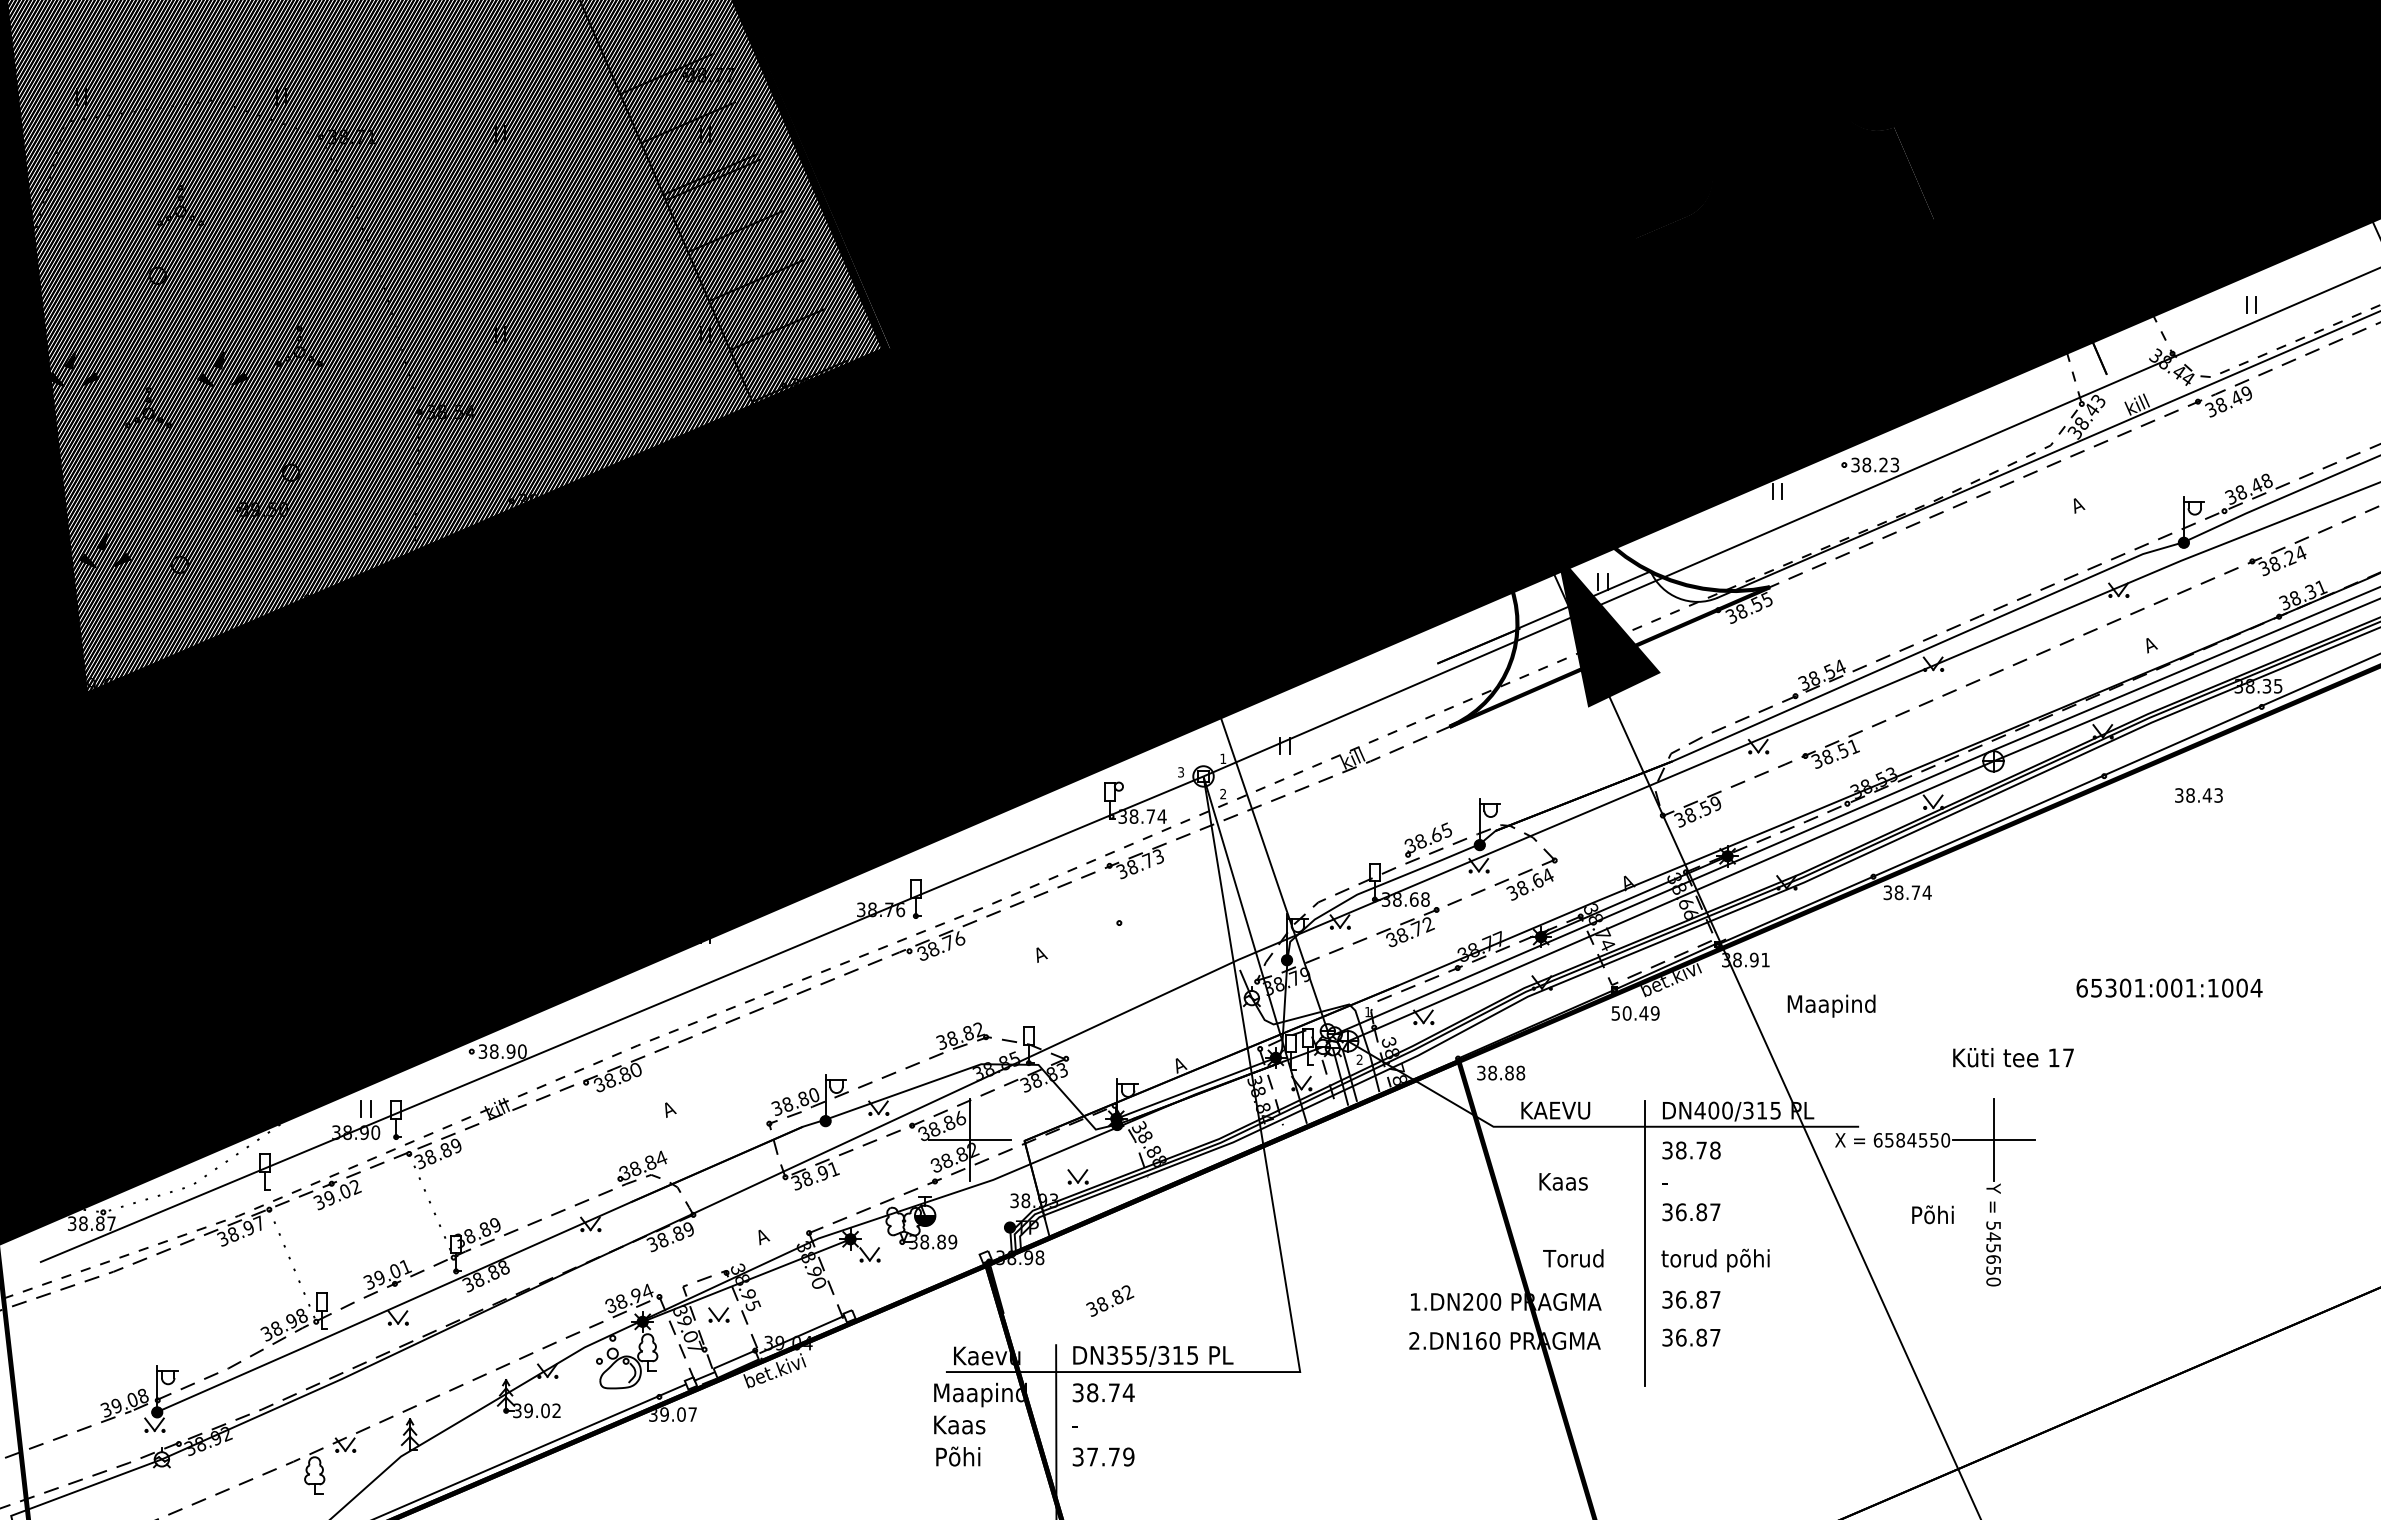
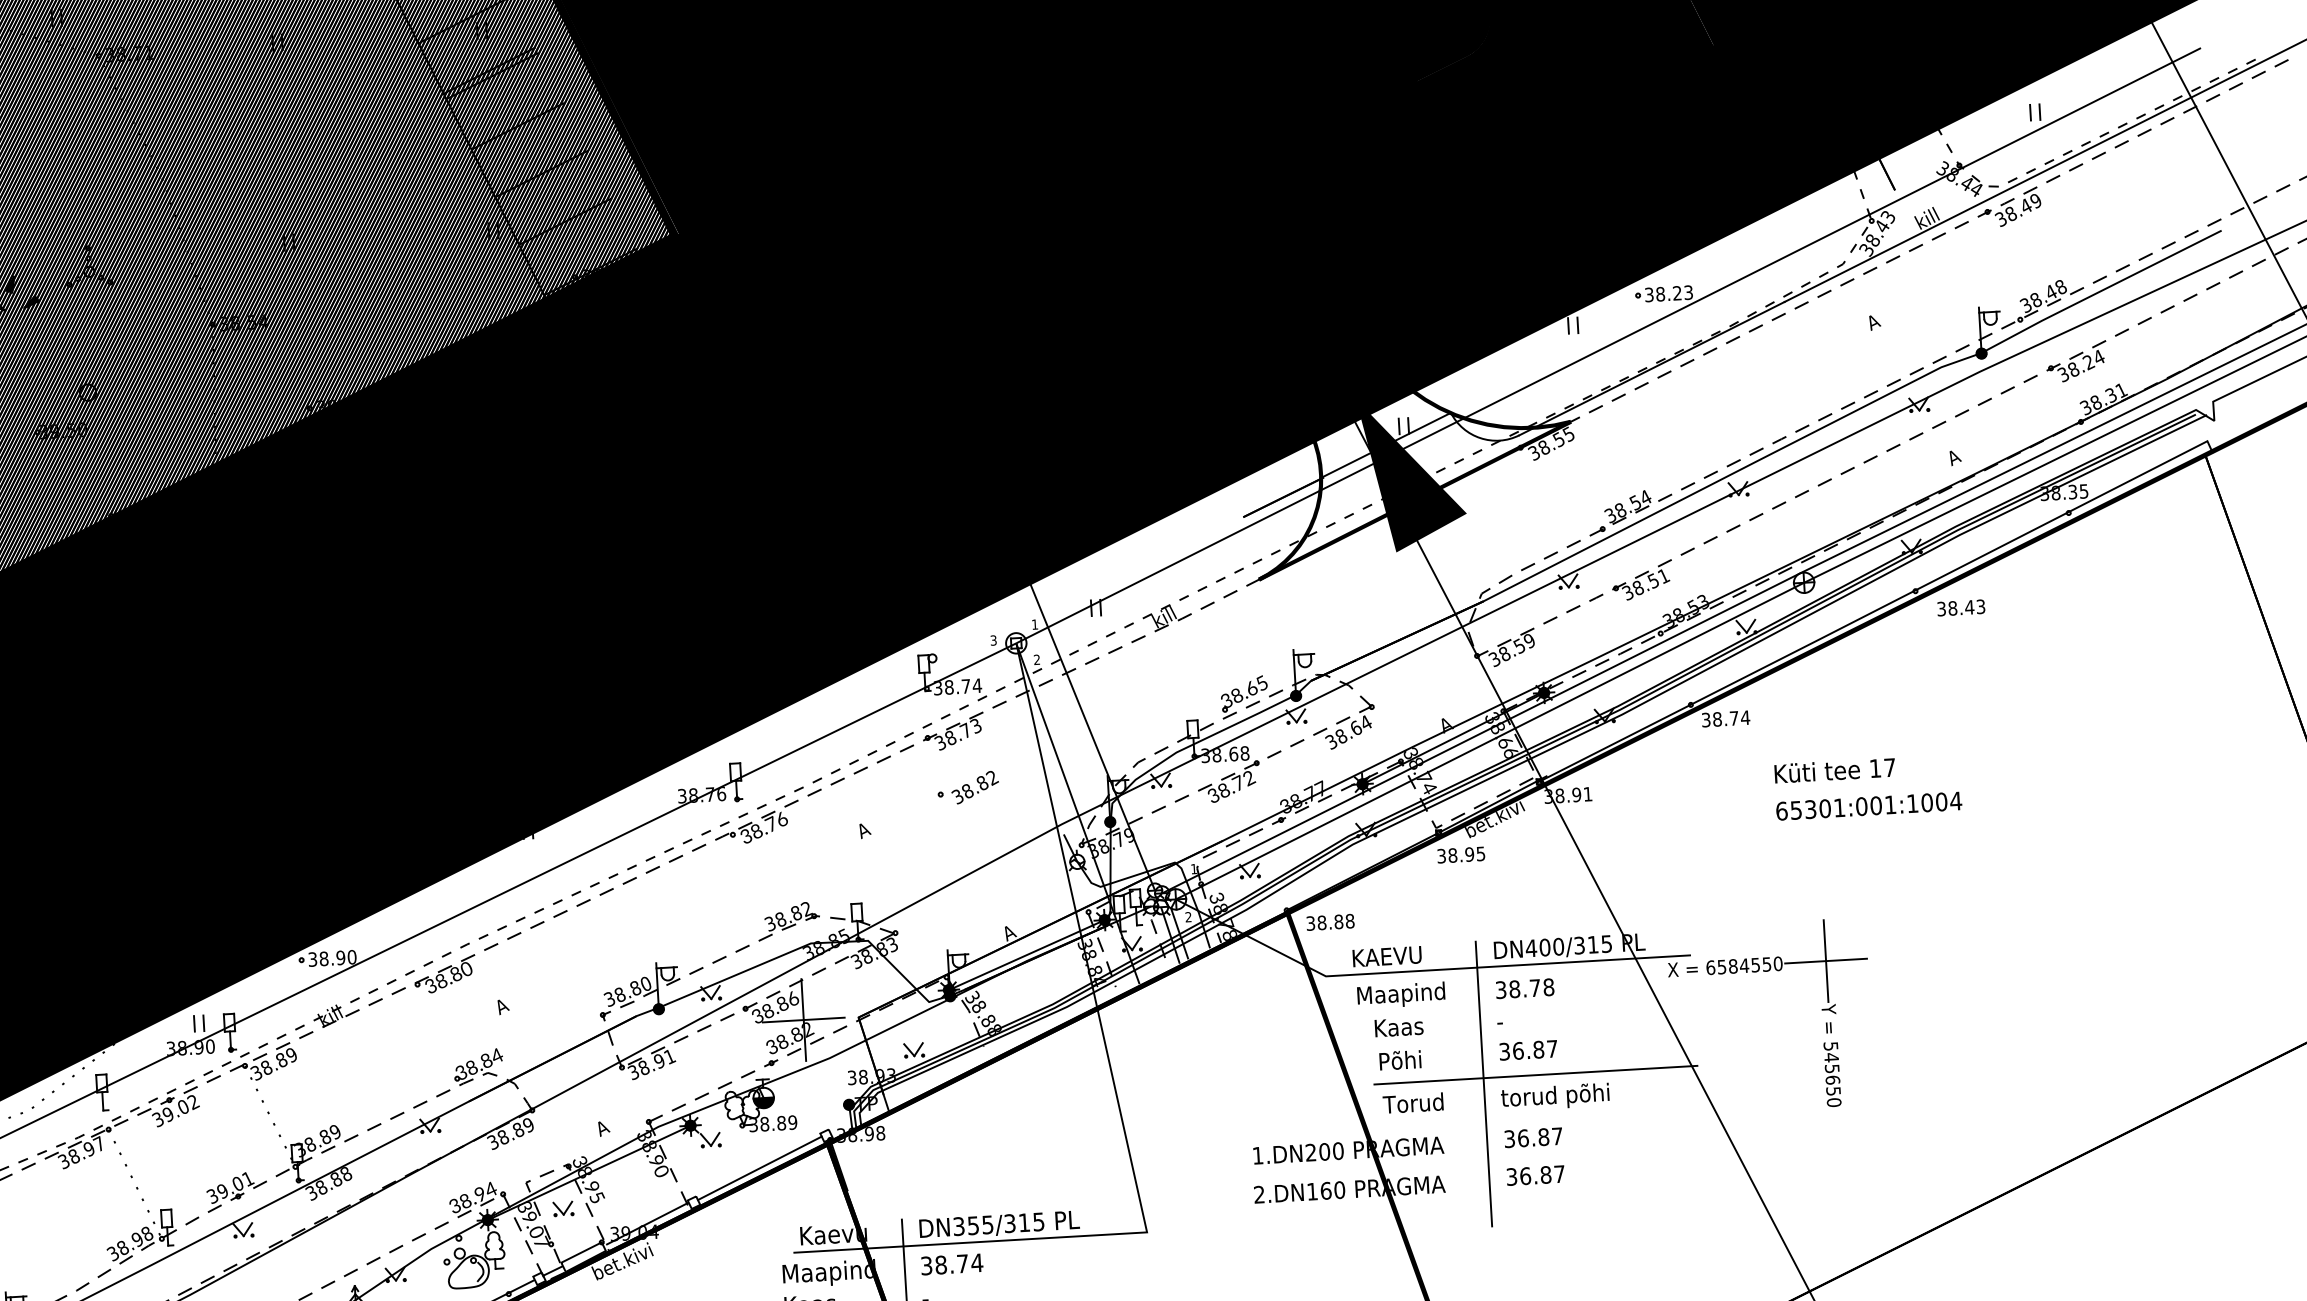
text: (2198, 795) -> (1960, 607), moved
text: (2169, 987) -> (1869, 805), moved
text: (1831, 1005) -> (1401, 994), moved
text: (1635, 1013) -> (1461, 855), 50.49 -> 38.95
text: (2013, 1057) -> (1834, 770), moved
text: (1932, 1214) -> (1399, 1060), moved
line: (1697, 1237) -> (1536, 1075), added
line: (916, 1285) -> (759, 1168), added
text: (1110, 1300) -> (975, 786), moved

